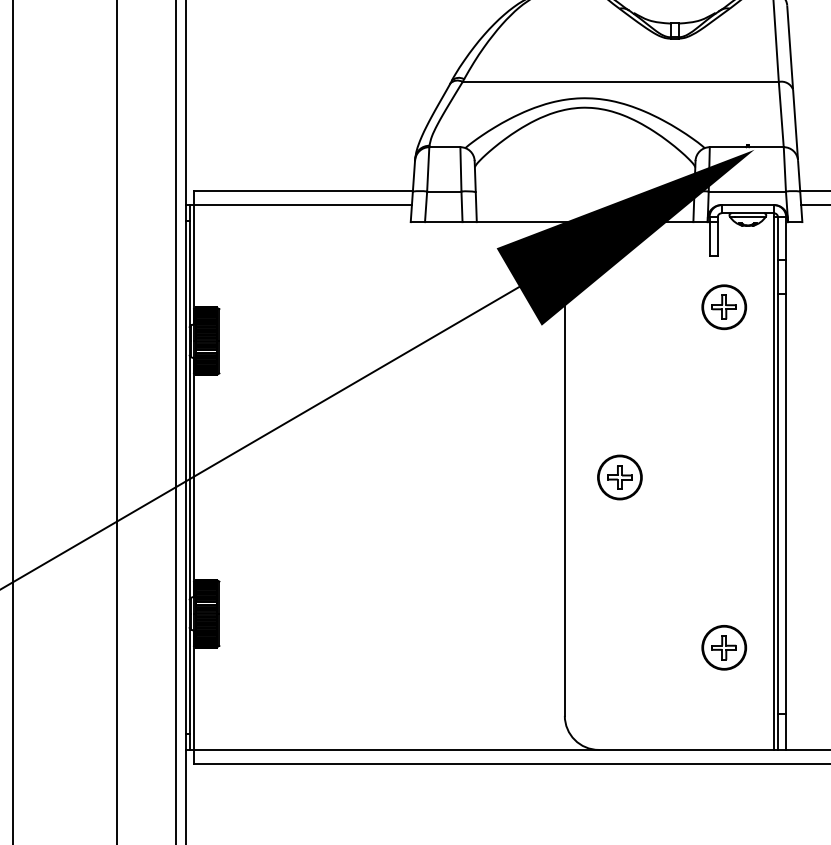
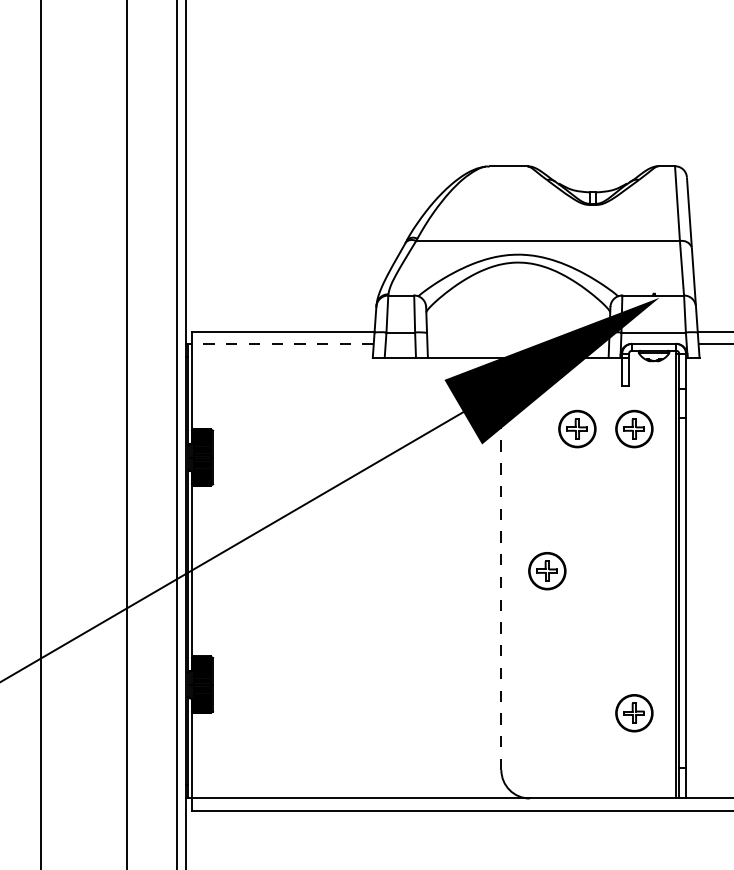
line: (302, 204) -> (282, 343), solid -> dashed
part: (656, 306) -> (577, 428), added
line: (564, 477) -> (501, 571), solid -> dashed

